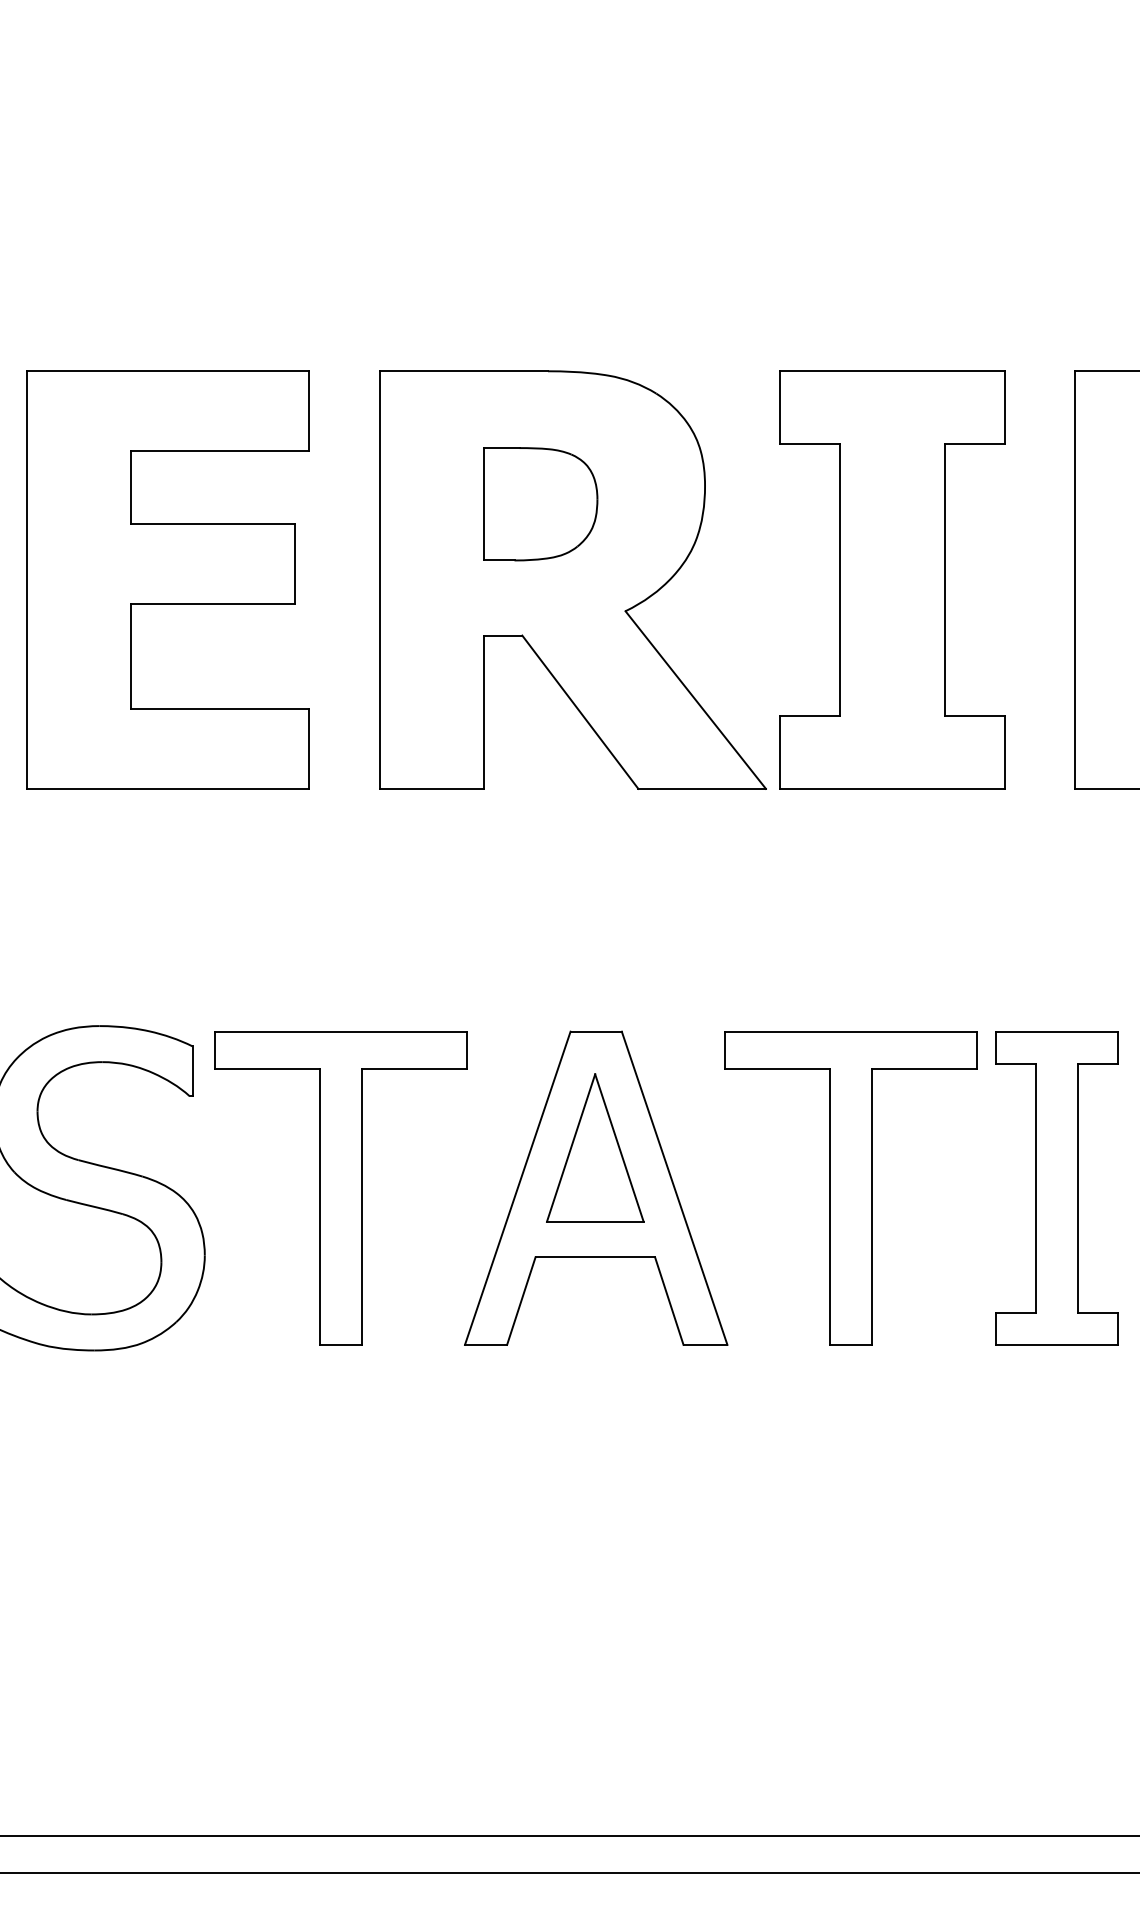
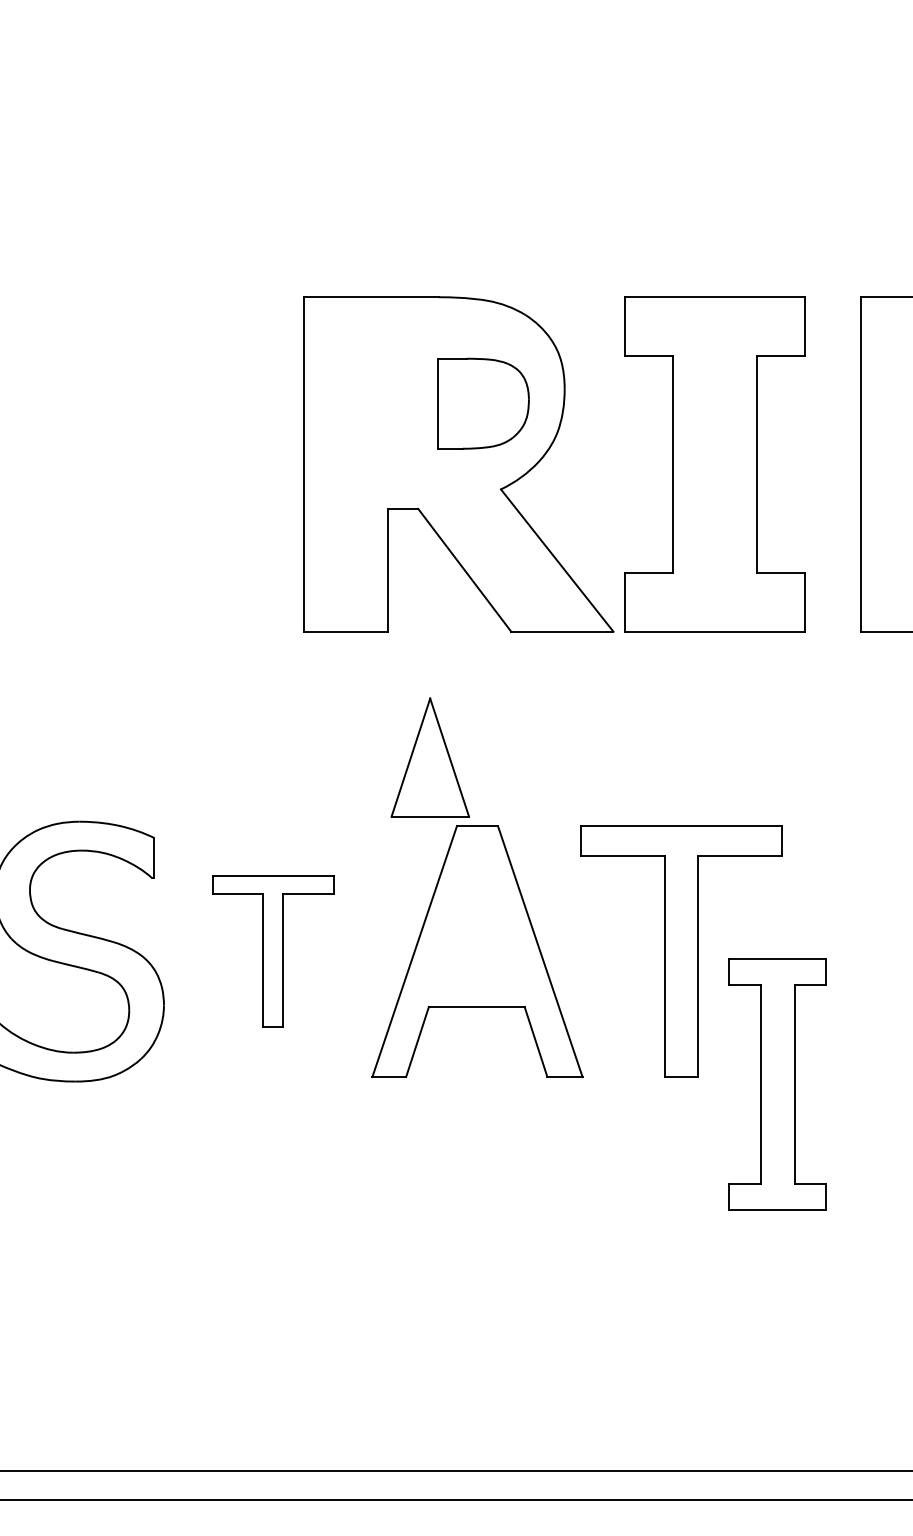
part: (540, 504) -> (483, 403), moved
part: (167, 579) -> (134, 464), removed
part: (595, 1147) -> (430, 757), moved
part: (340, 1188) -> (272, 951), size x0.6
part: (1056, 1188) -> (777, 1084), moved

